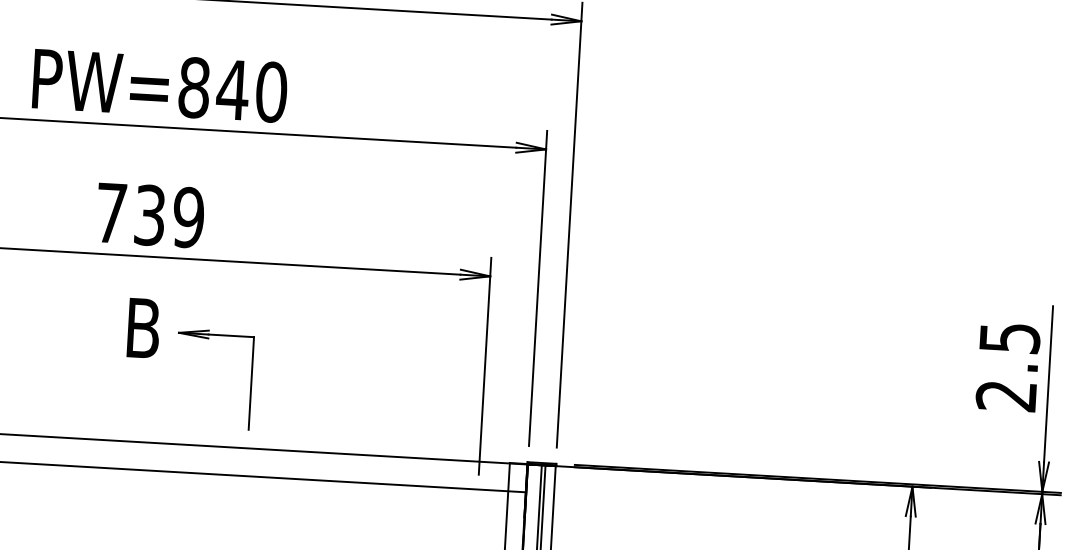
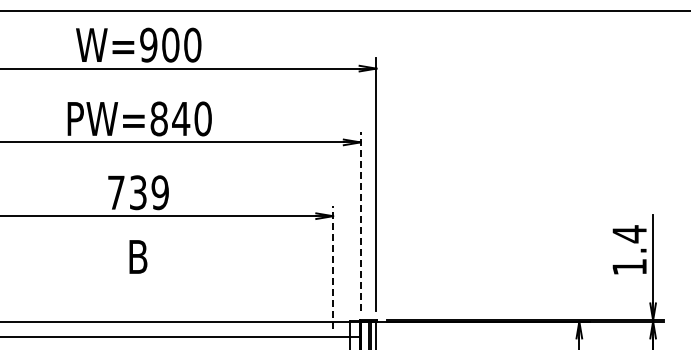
line: (537, 288) -> (360, 221), solid -> dashed
line: (485, 366) -> (333, 267), solid -> dashed
text: (1007, 366) -> (629, 250), 2.5 -> 1.4
part: (250, 381) -> (200, 283), removed

